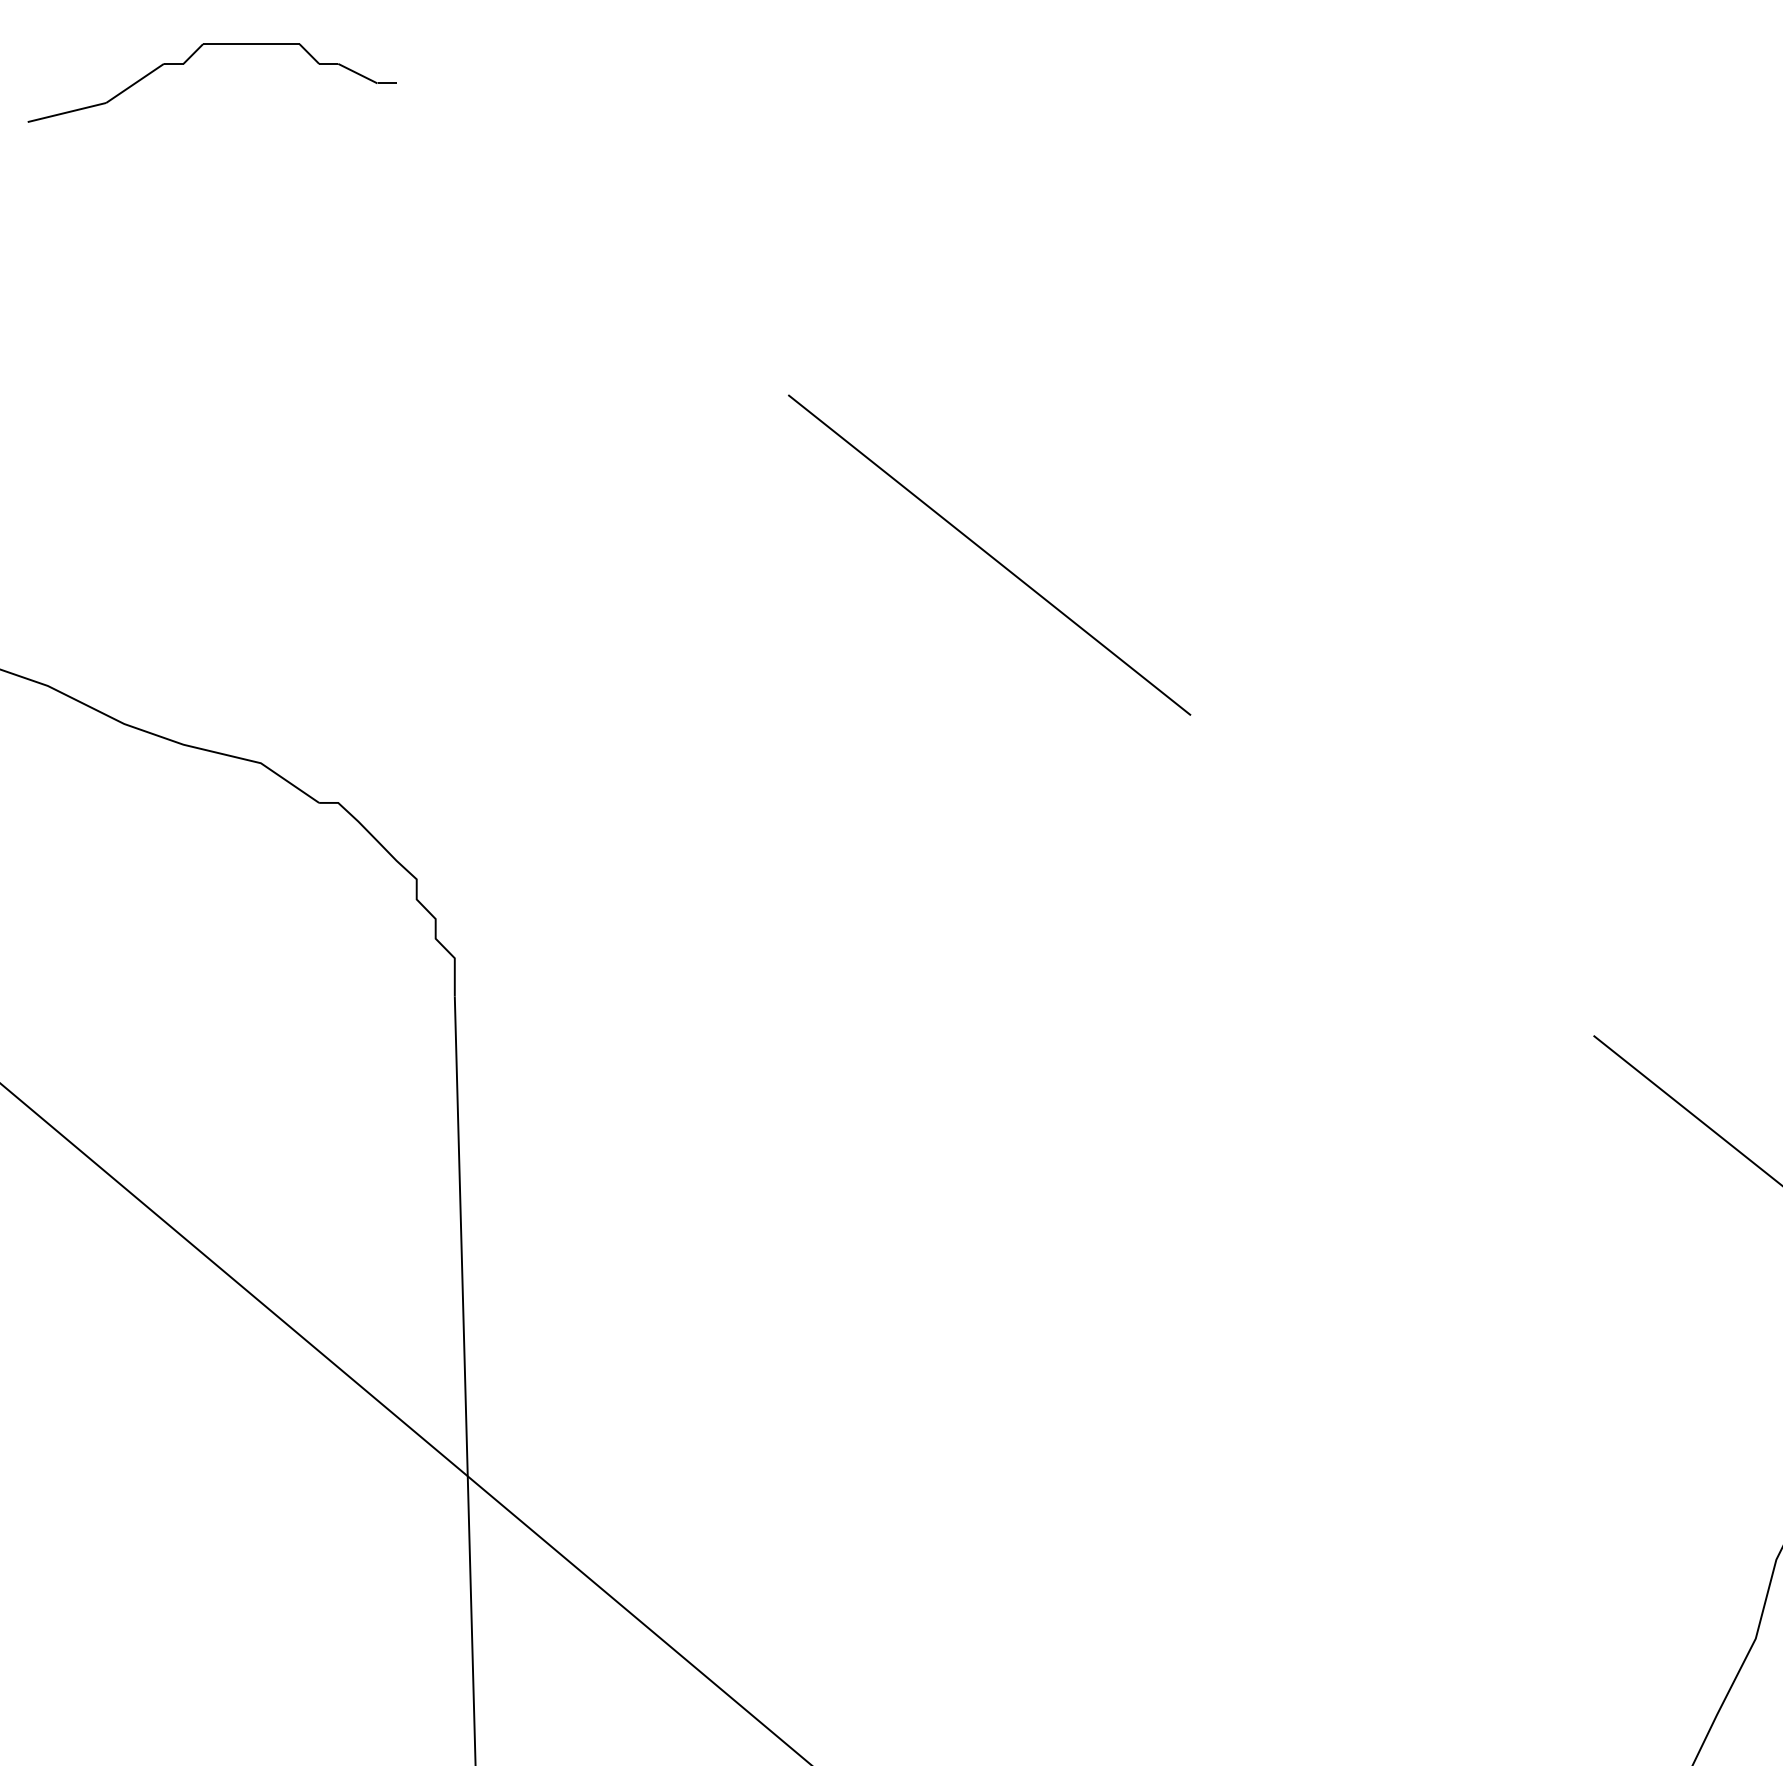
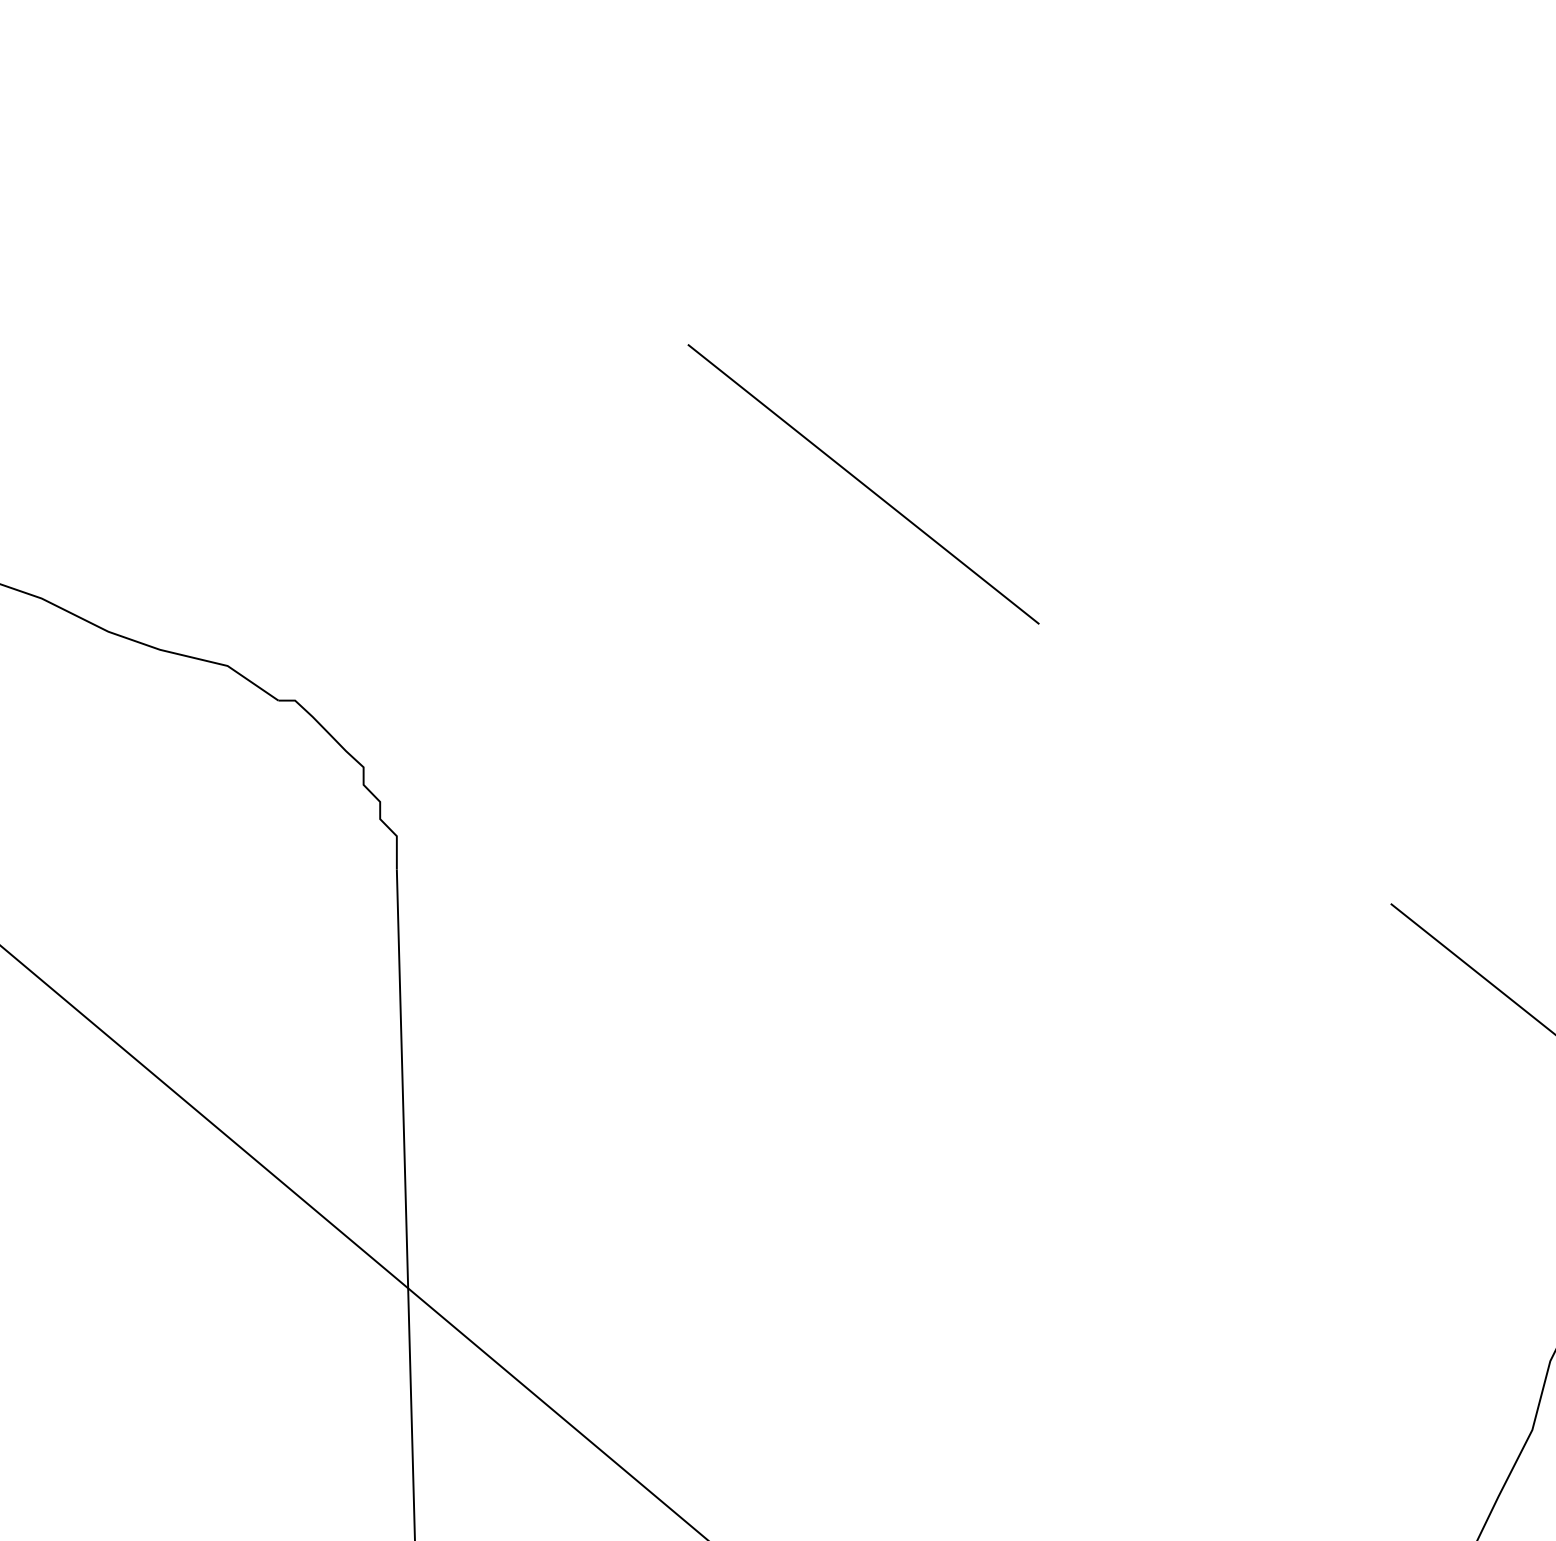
part: (189, 59) -> (165, 51), removed

